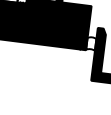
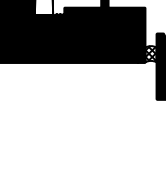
hatch: (90, 44) -> (150, 54), added

